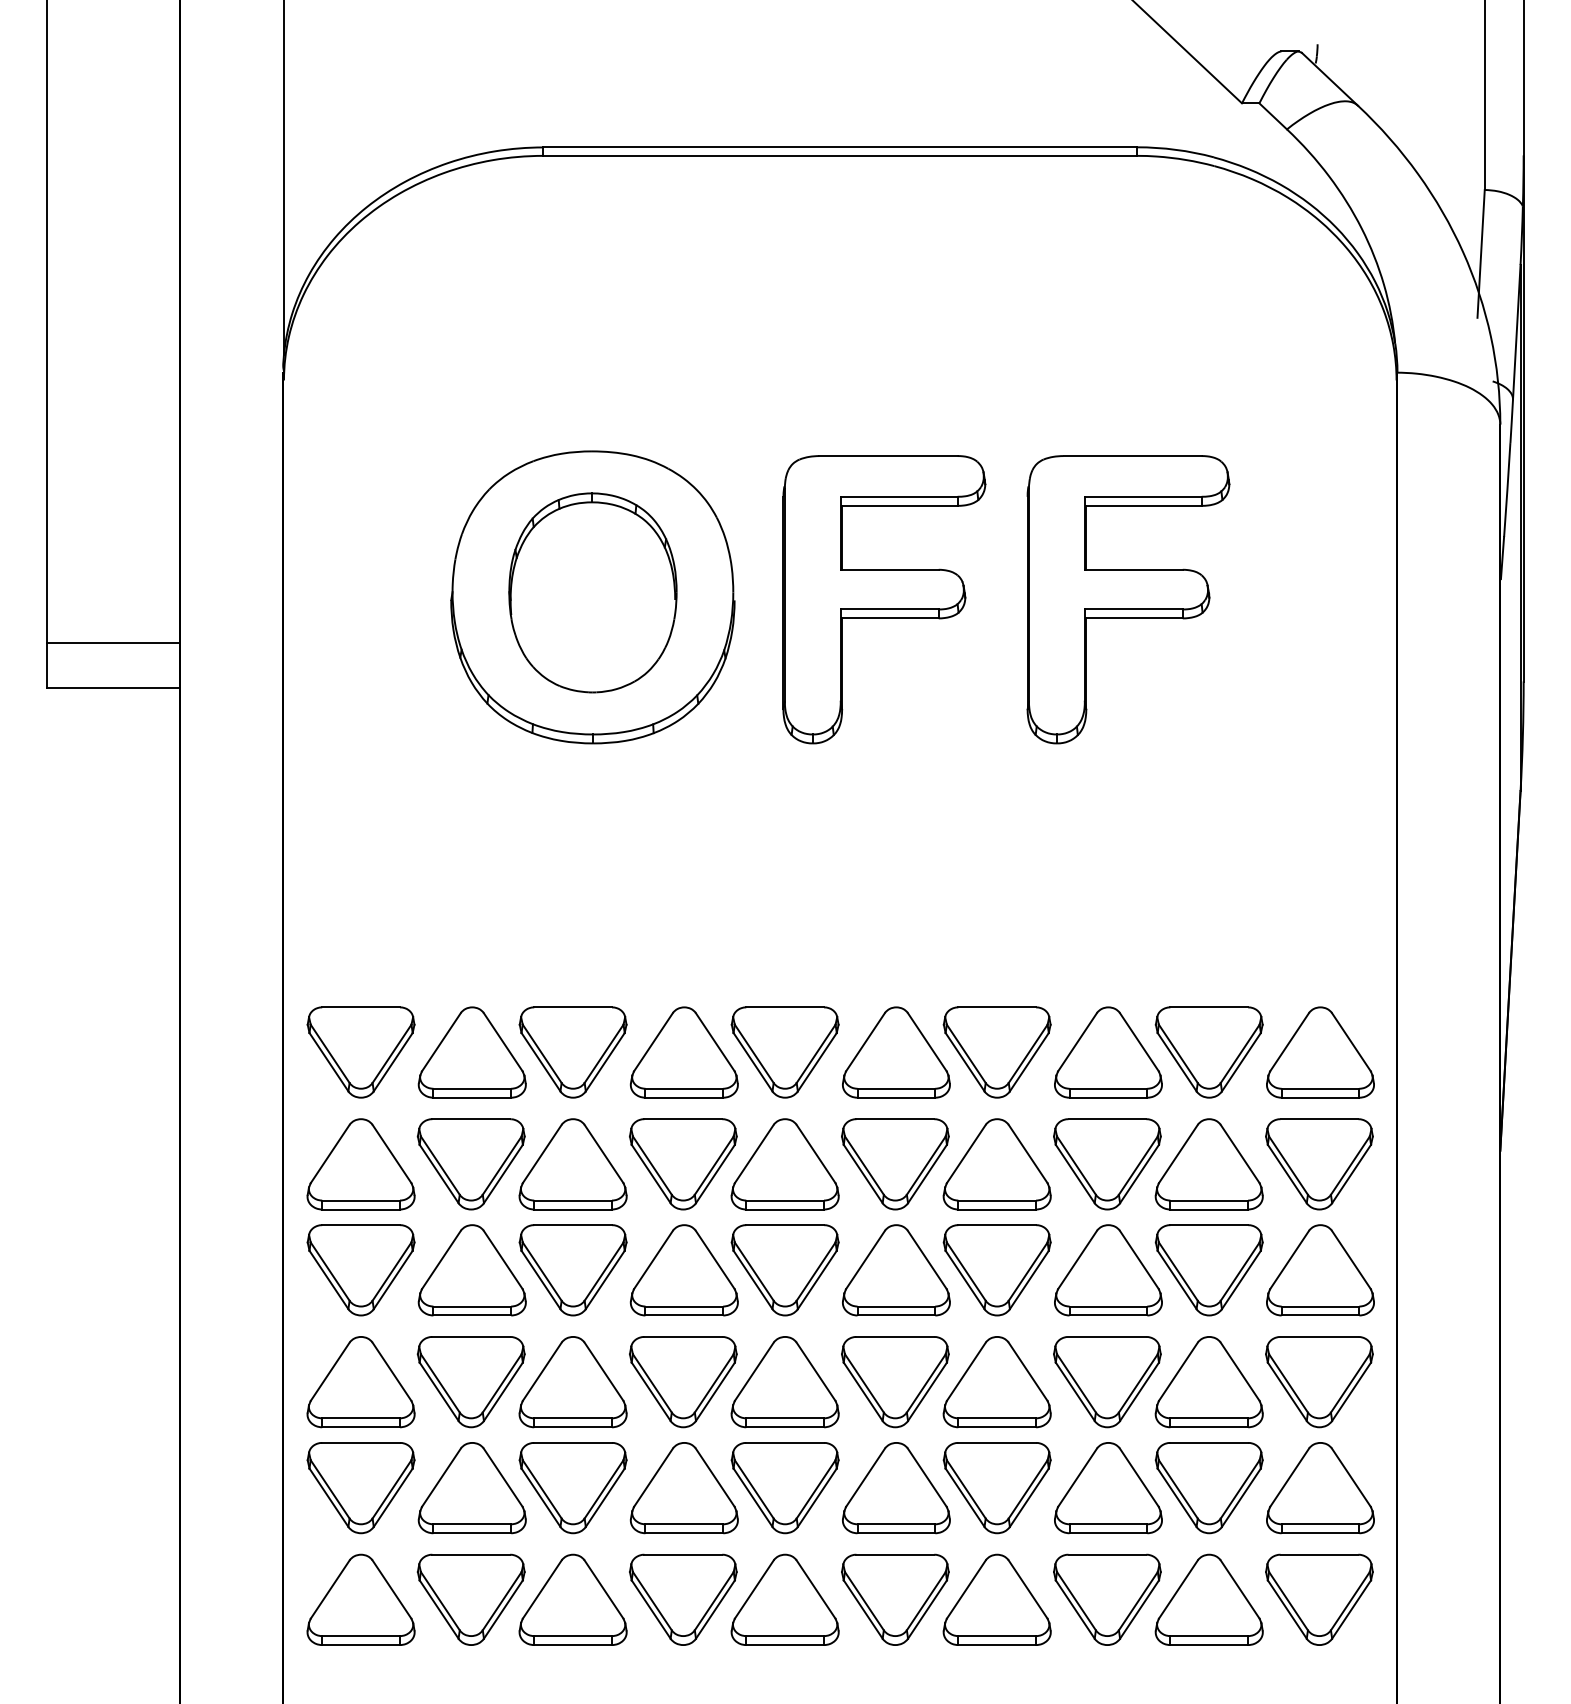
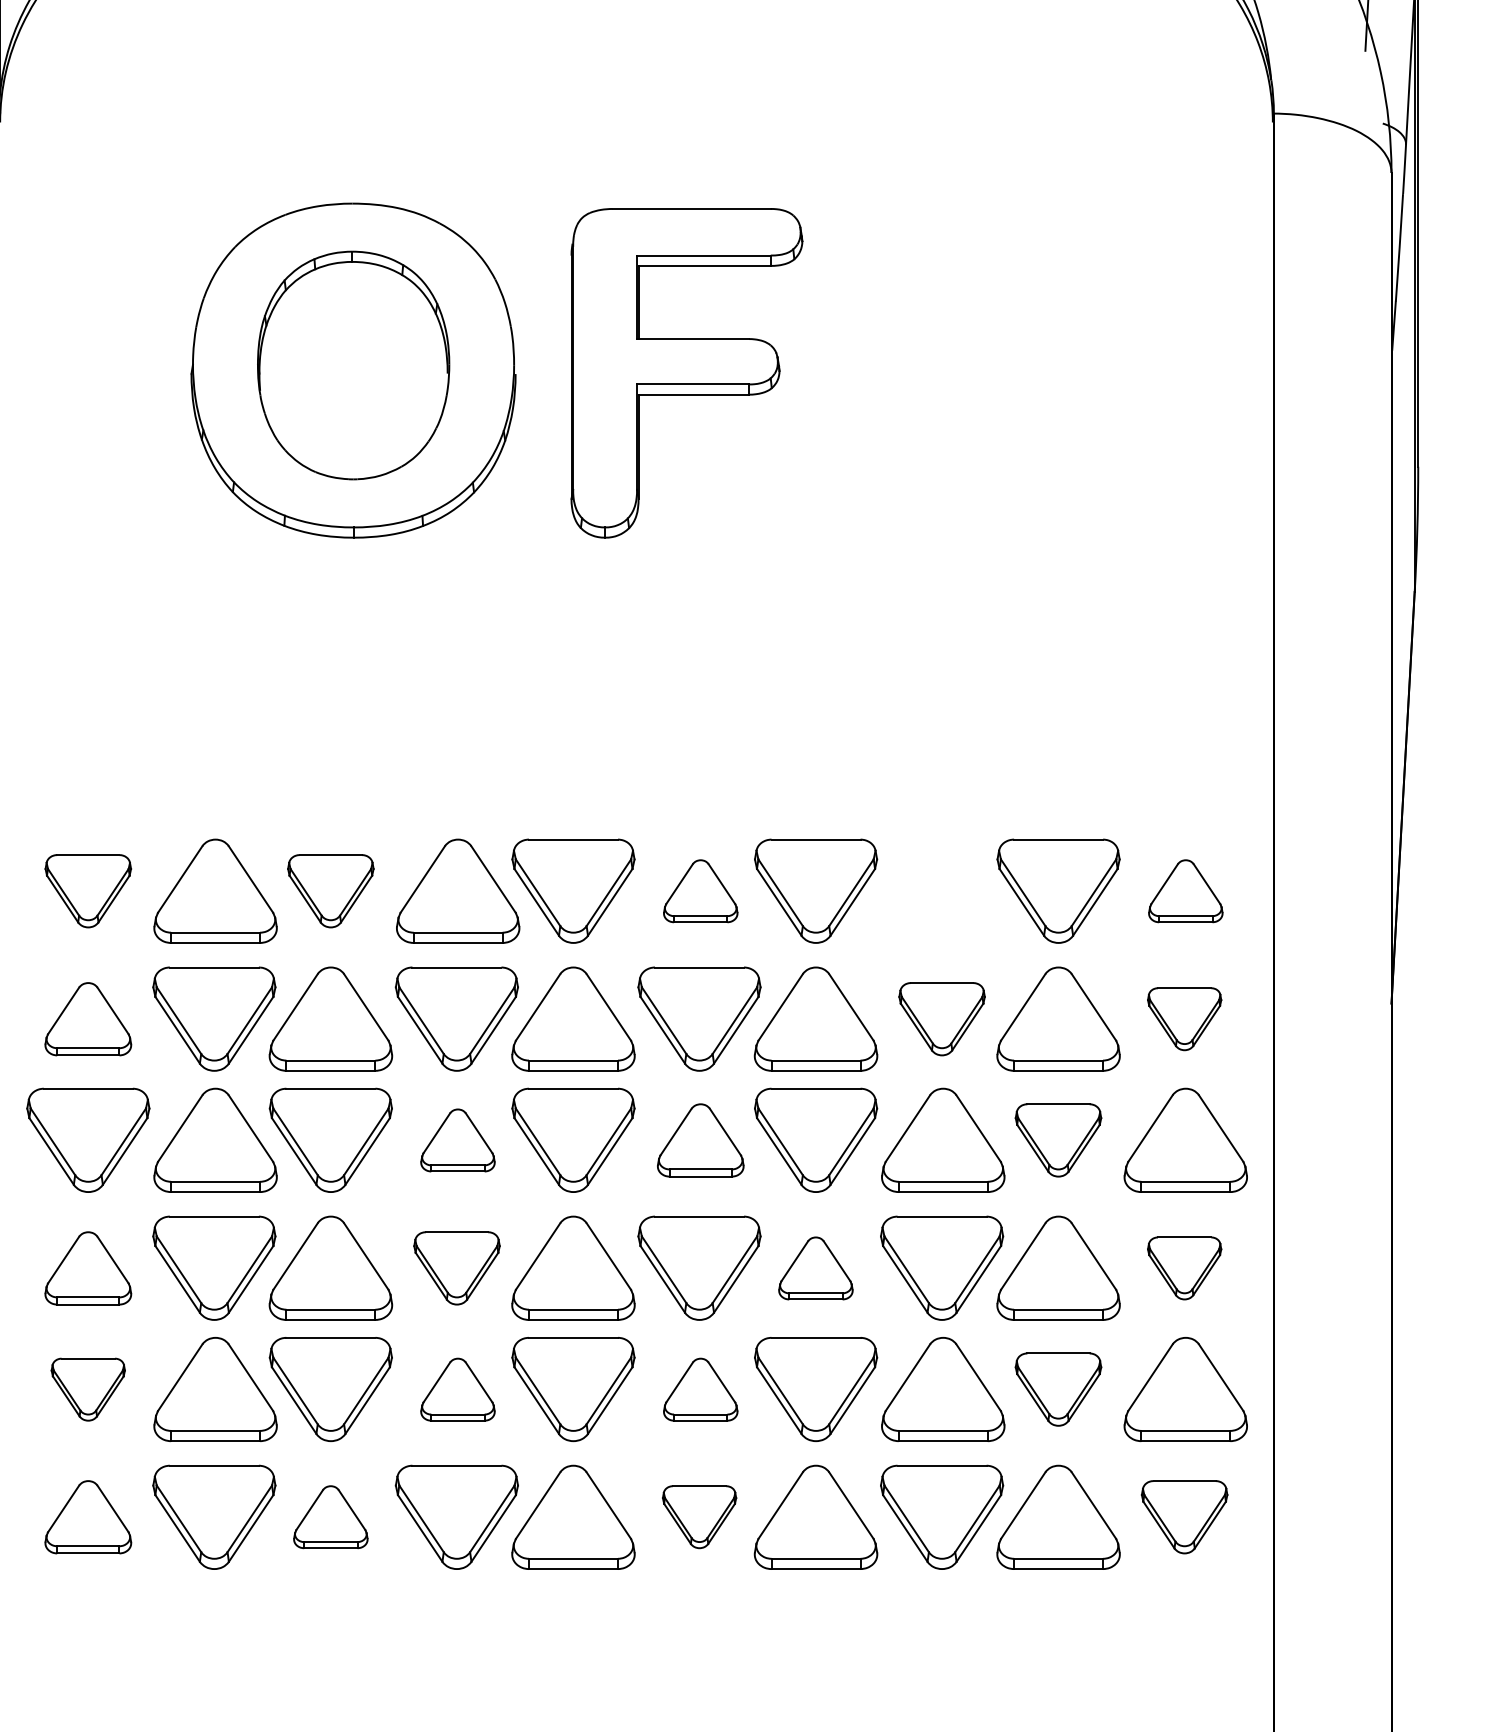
part: (1128, 599) -> (966, 373), removed
part: (360, 1052) -> (87, 891), size x0.7
part: (572, 1052) -> (330, 891), size x0.7
part: (896, 1052) -> (700, 891), size x0.6
part: (1108, 1052) -> (943, 891), removed
part: (1320, 1052) -> (1185, 891), size x0.6
part: (360, 1164) -> (87, 1019), size x0.7
part: (1107, 1164) -> (942, 1019), size x0.7
part: (1319, 1164) -> (1184, 1019), size x0.6
part: (683, 1270) -> (457, 1140), size x0.6
part: (896, 1270) -> (700, 1140), size x0.7
part: (1208, 1270) -> (1057, 1140), size x0.7
part: (360, 1382) -> (87, 1268), size x0.7
part: (683, 1382) -> (457, 1268), size x0.7
part: (996, 1382) -> (815, 1268), size x0.6
part: (1319, 1382) -> (1184, 1268), size x0.6
part: (360, 1488) -> (87, 1389), size x0.6
part: (683, 1488) -> (457, 1389), size x0.6
part: (896, 1488) -> (700, 1389), size x0.6
part: (1208, 1488) -> (1057, 1389), size x0.7
part: (360, 1599) -> (87, 1516), size x0.7
part: (572, 1599) -> (330, 1516), size x0.6
part: (895, 1599) -> (699, 1516), size x0.6
part: (1319, 1599) -> (1184, 1516), size x0.7

